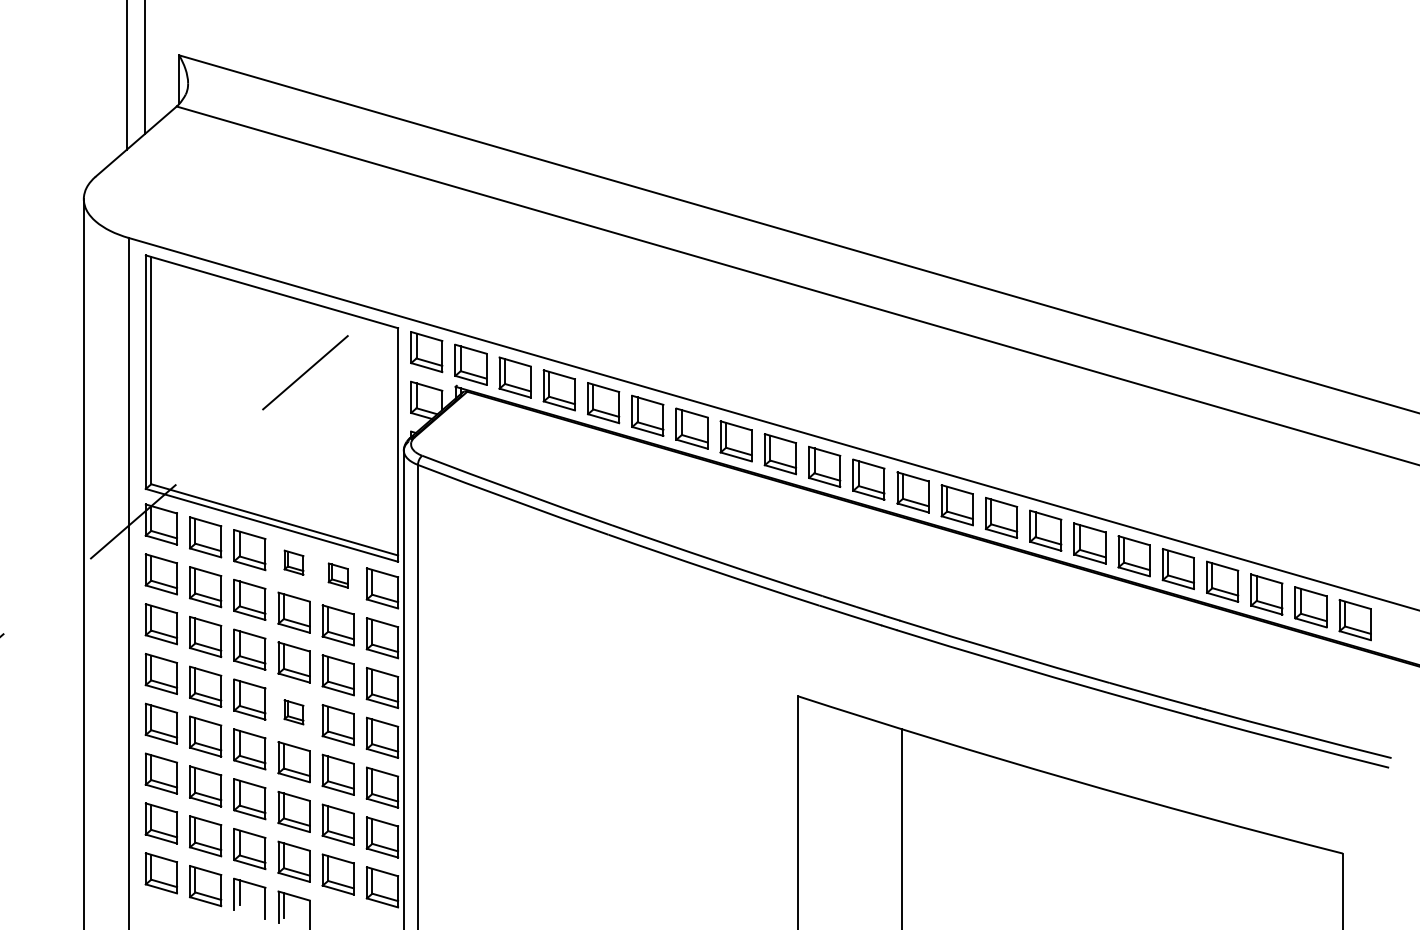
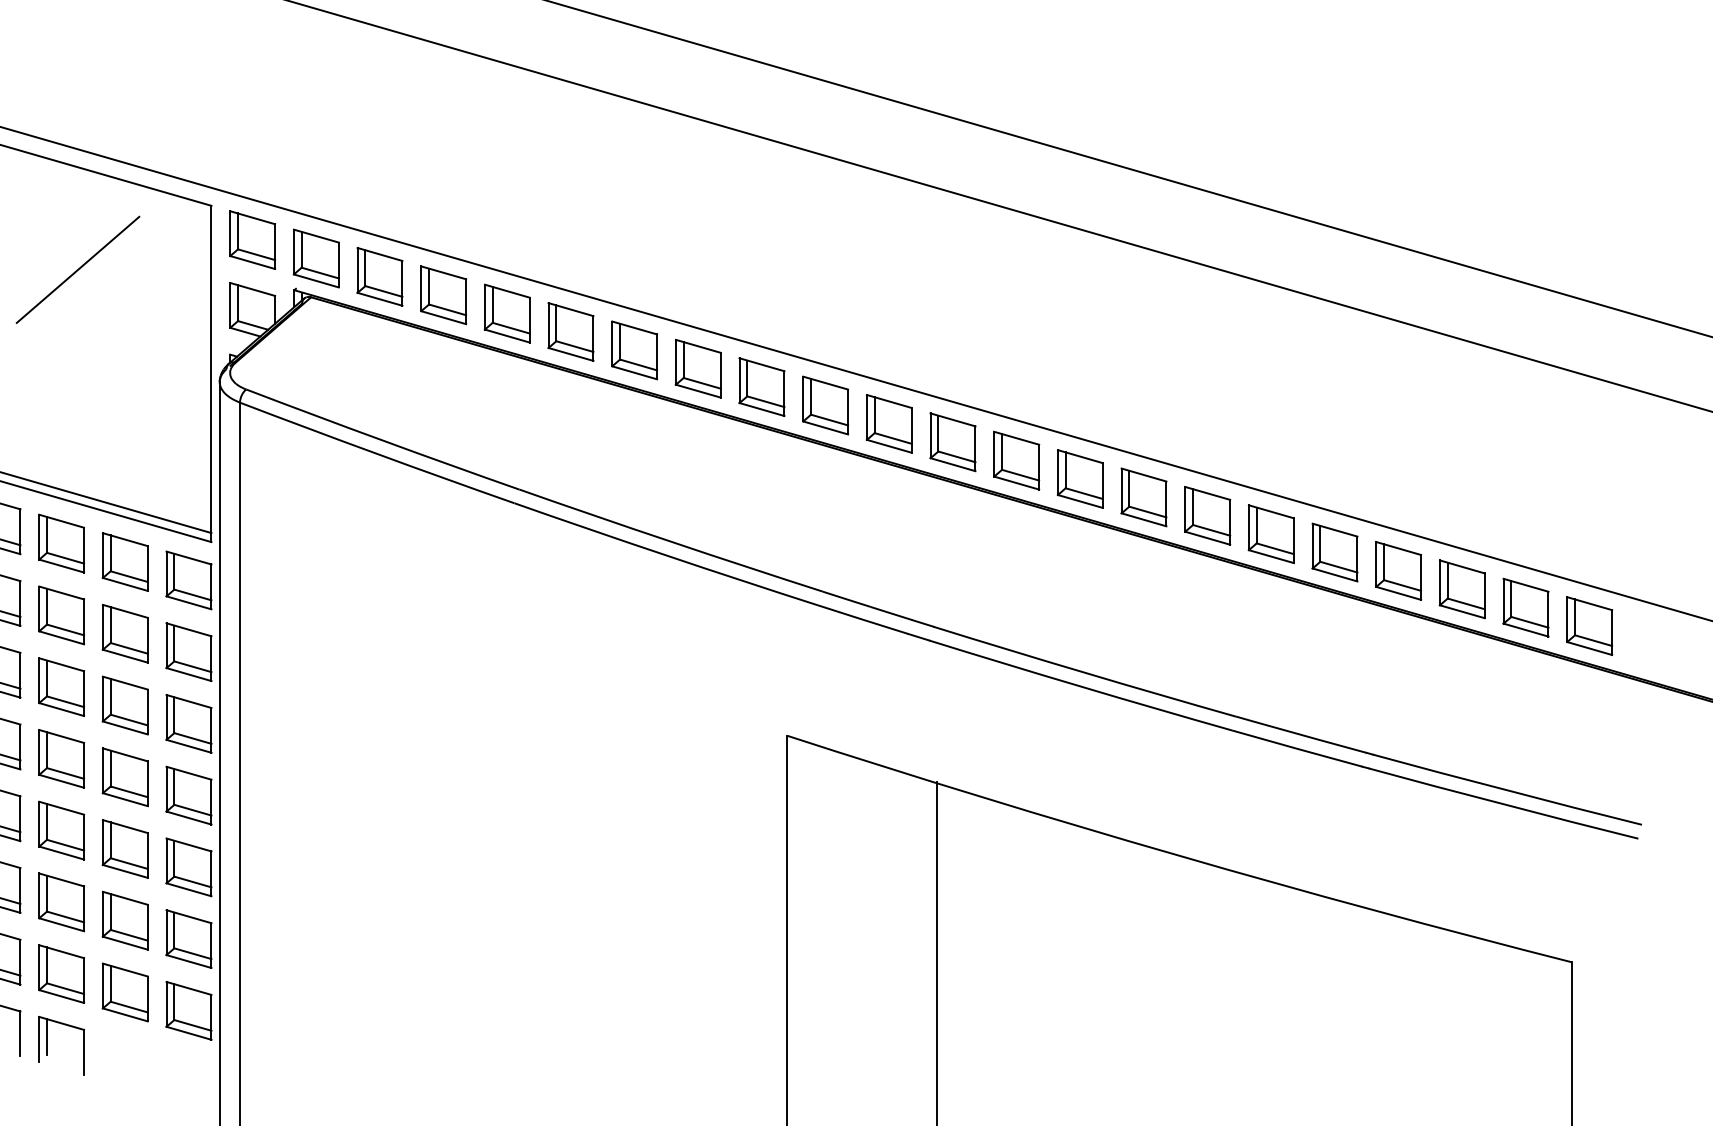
part: (293, 562) -> (60, 543), size x1.67
part: (337, 575) -> (124, 561), size x1.67
part: (293, 712) -> (60, 759), size x1.67

